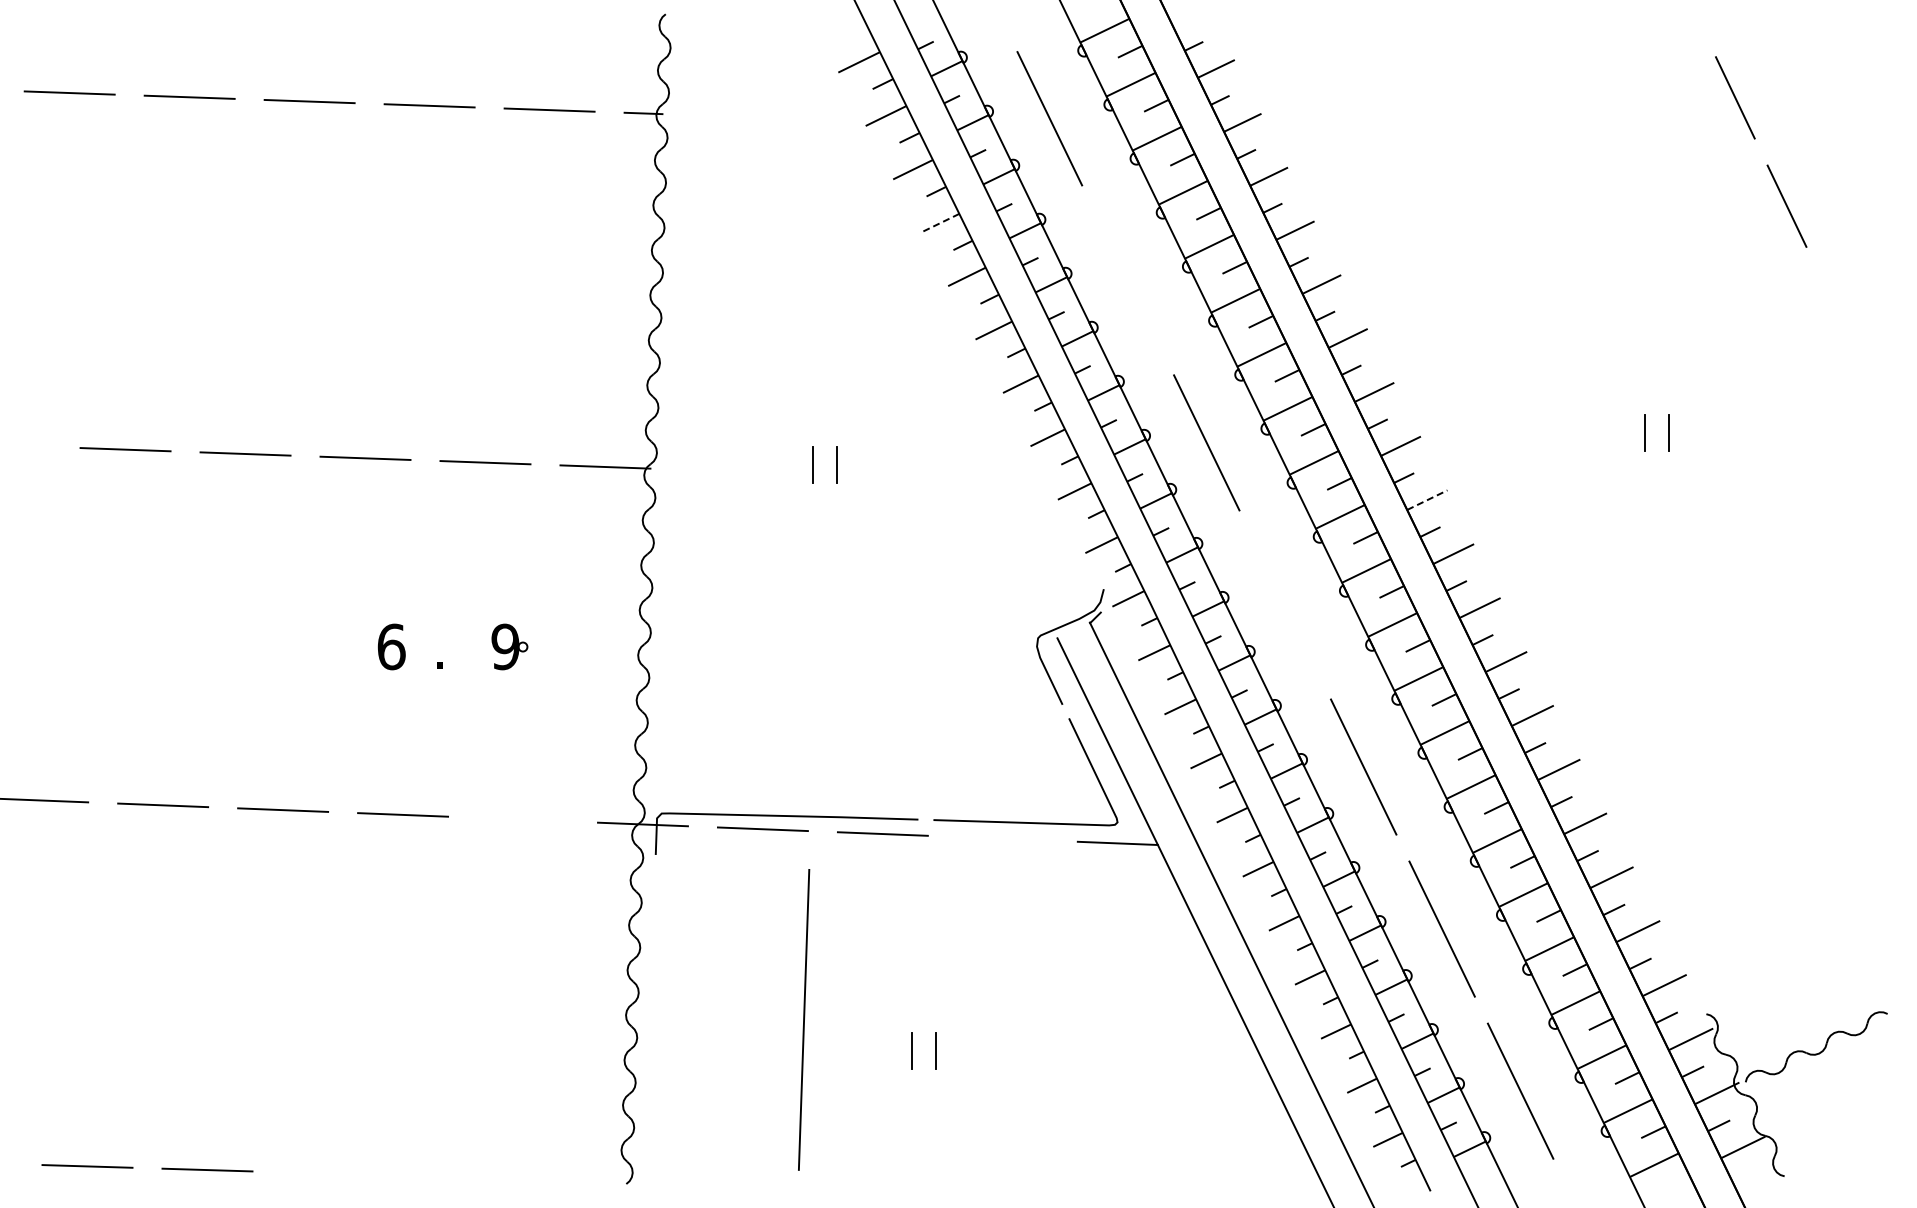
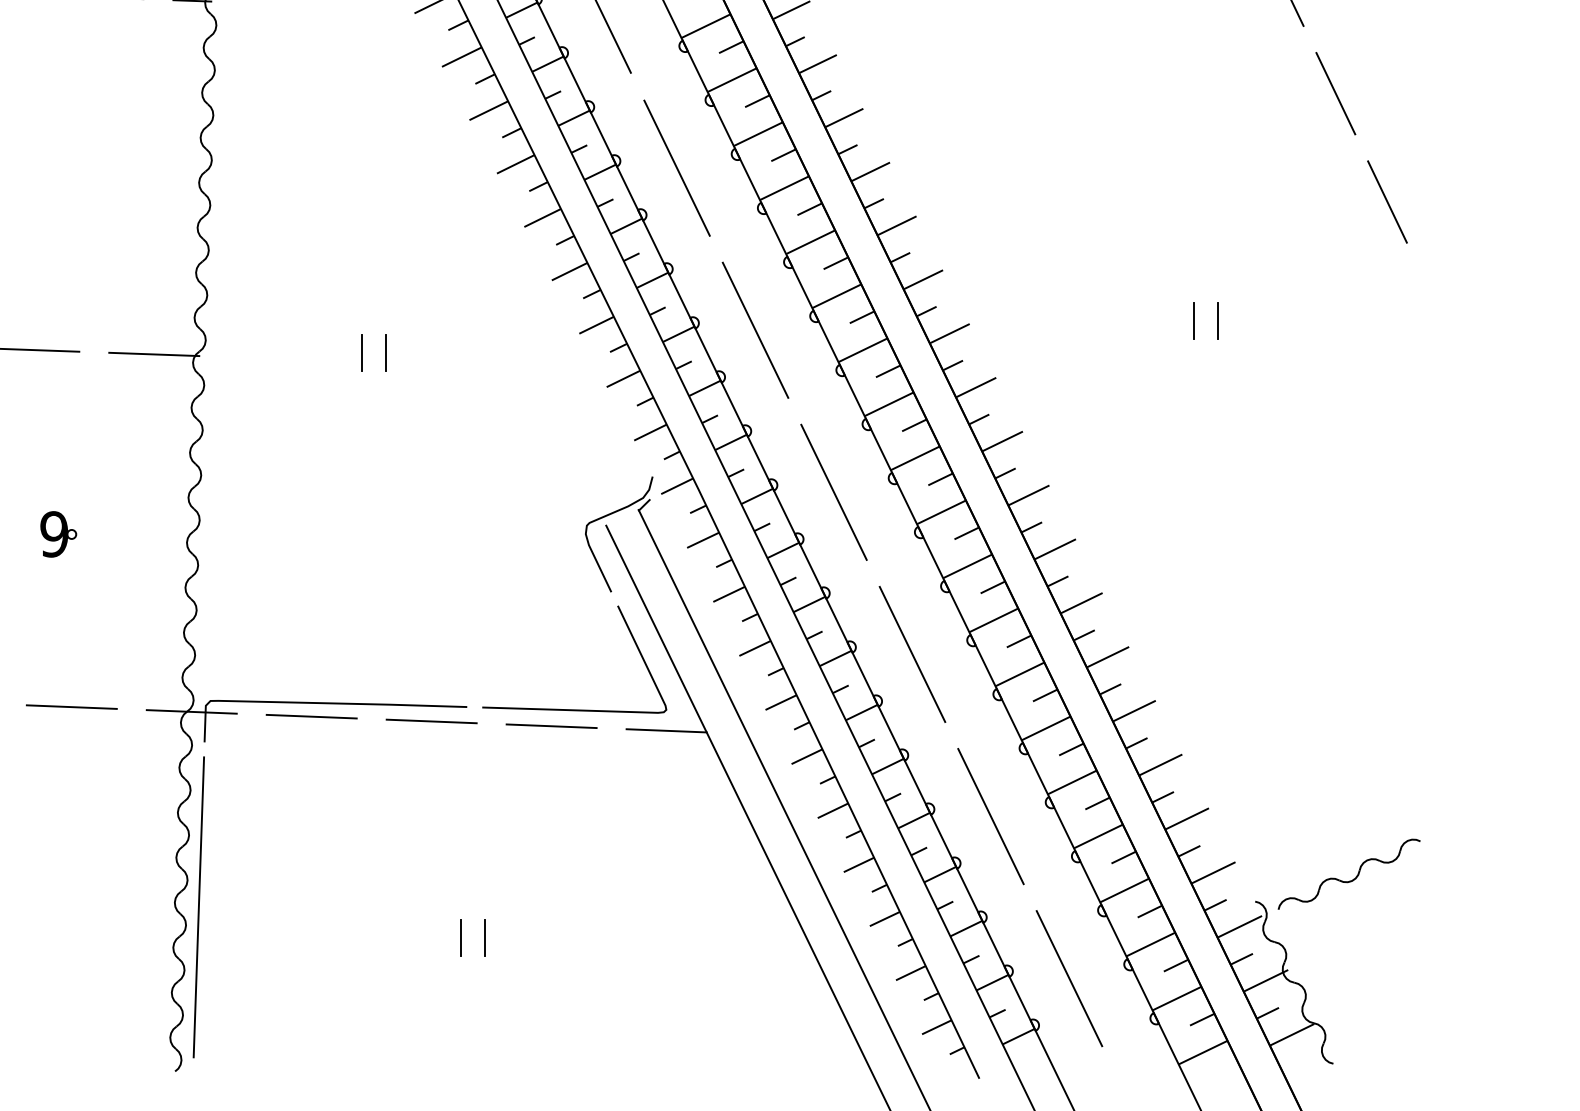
line: (940, 223) -> (489, 110), dashed -> solid
line: (1127, 280) -> (676, 167), added
line: (1838, 314) -> (1387, 201), added
line: (1427, 499) -> (976, 386), dashed -> solid
line: (1284, 604) -> (833, 491), added
line: (522, 819) -> (71, 706), added
line: (1002, 838) -> (551, 725), added
line: (804, 1019) -> (199, 906), moved
part: (1818, 1052) -> (1351, 879), moved

